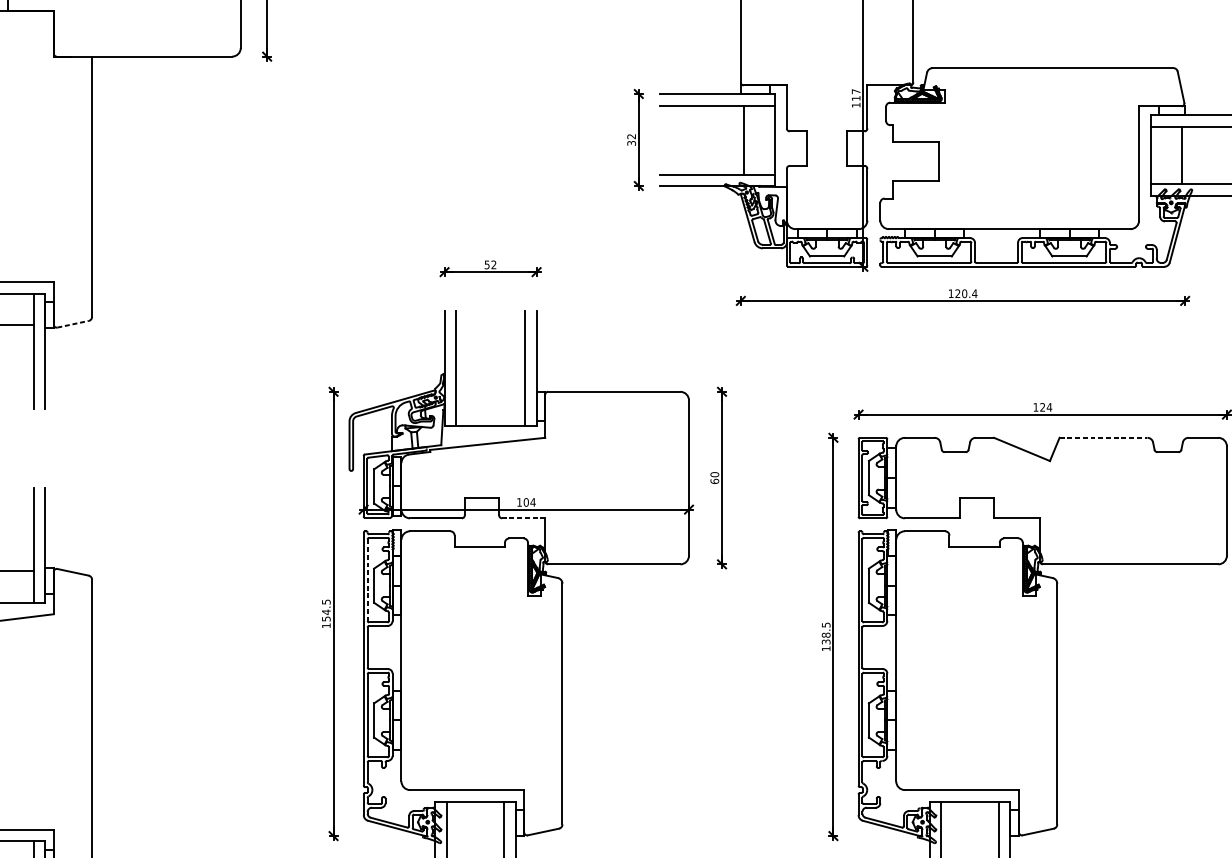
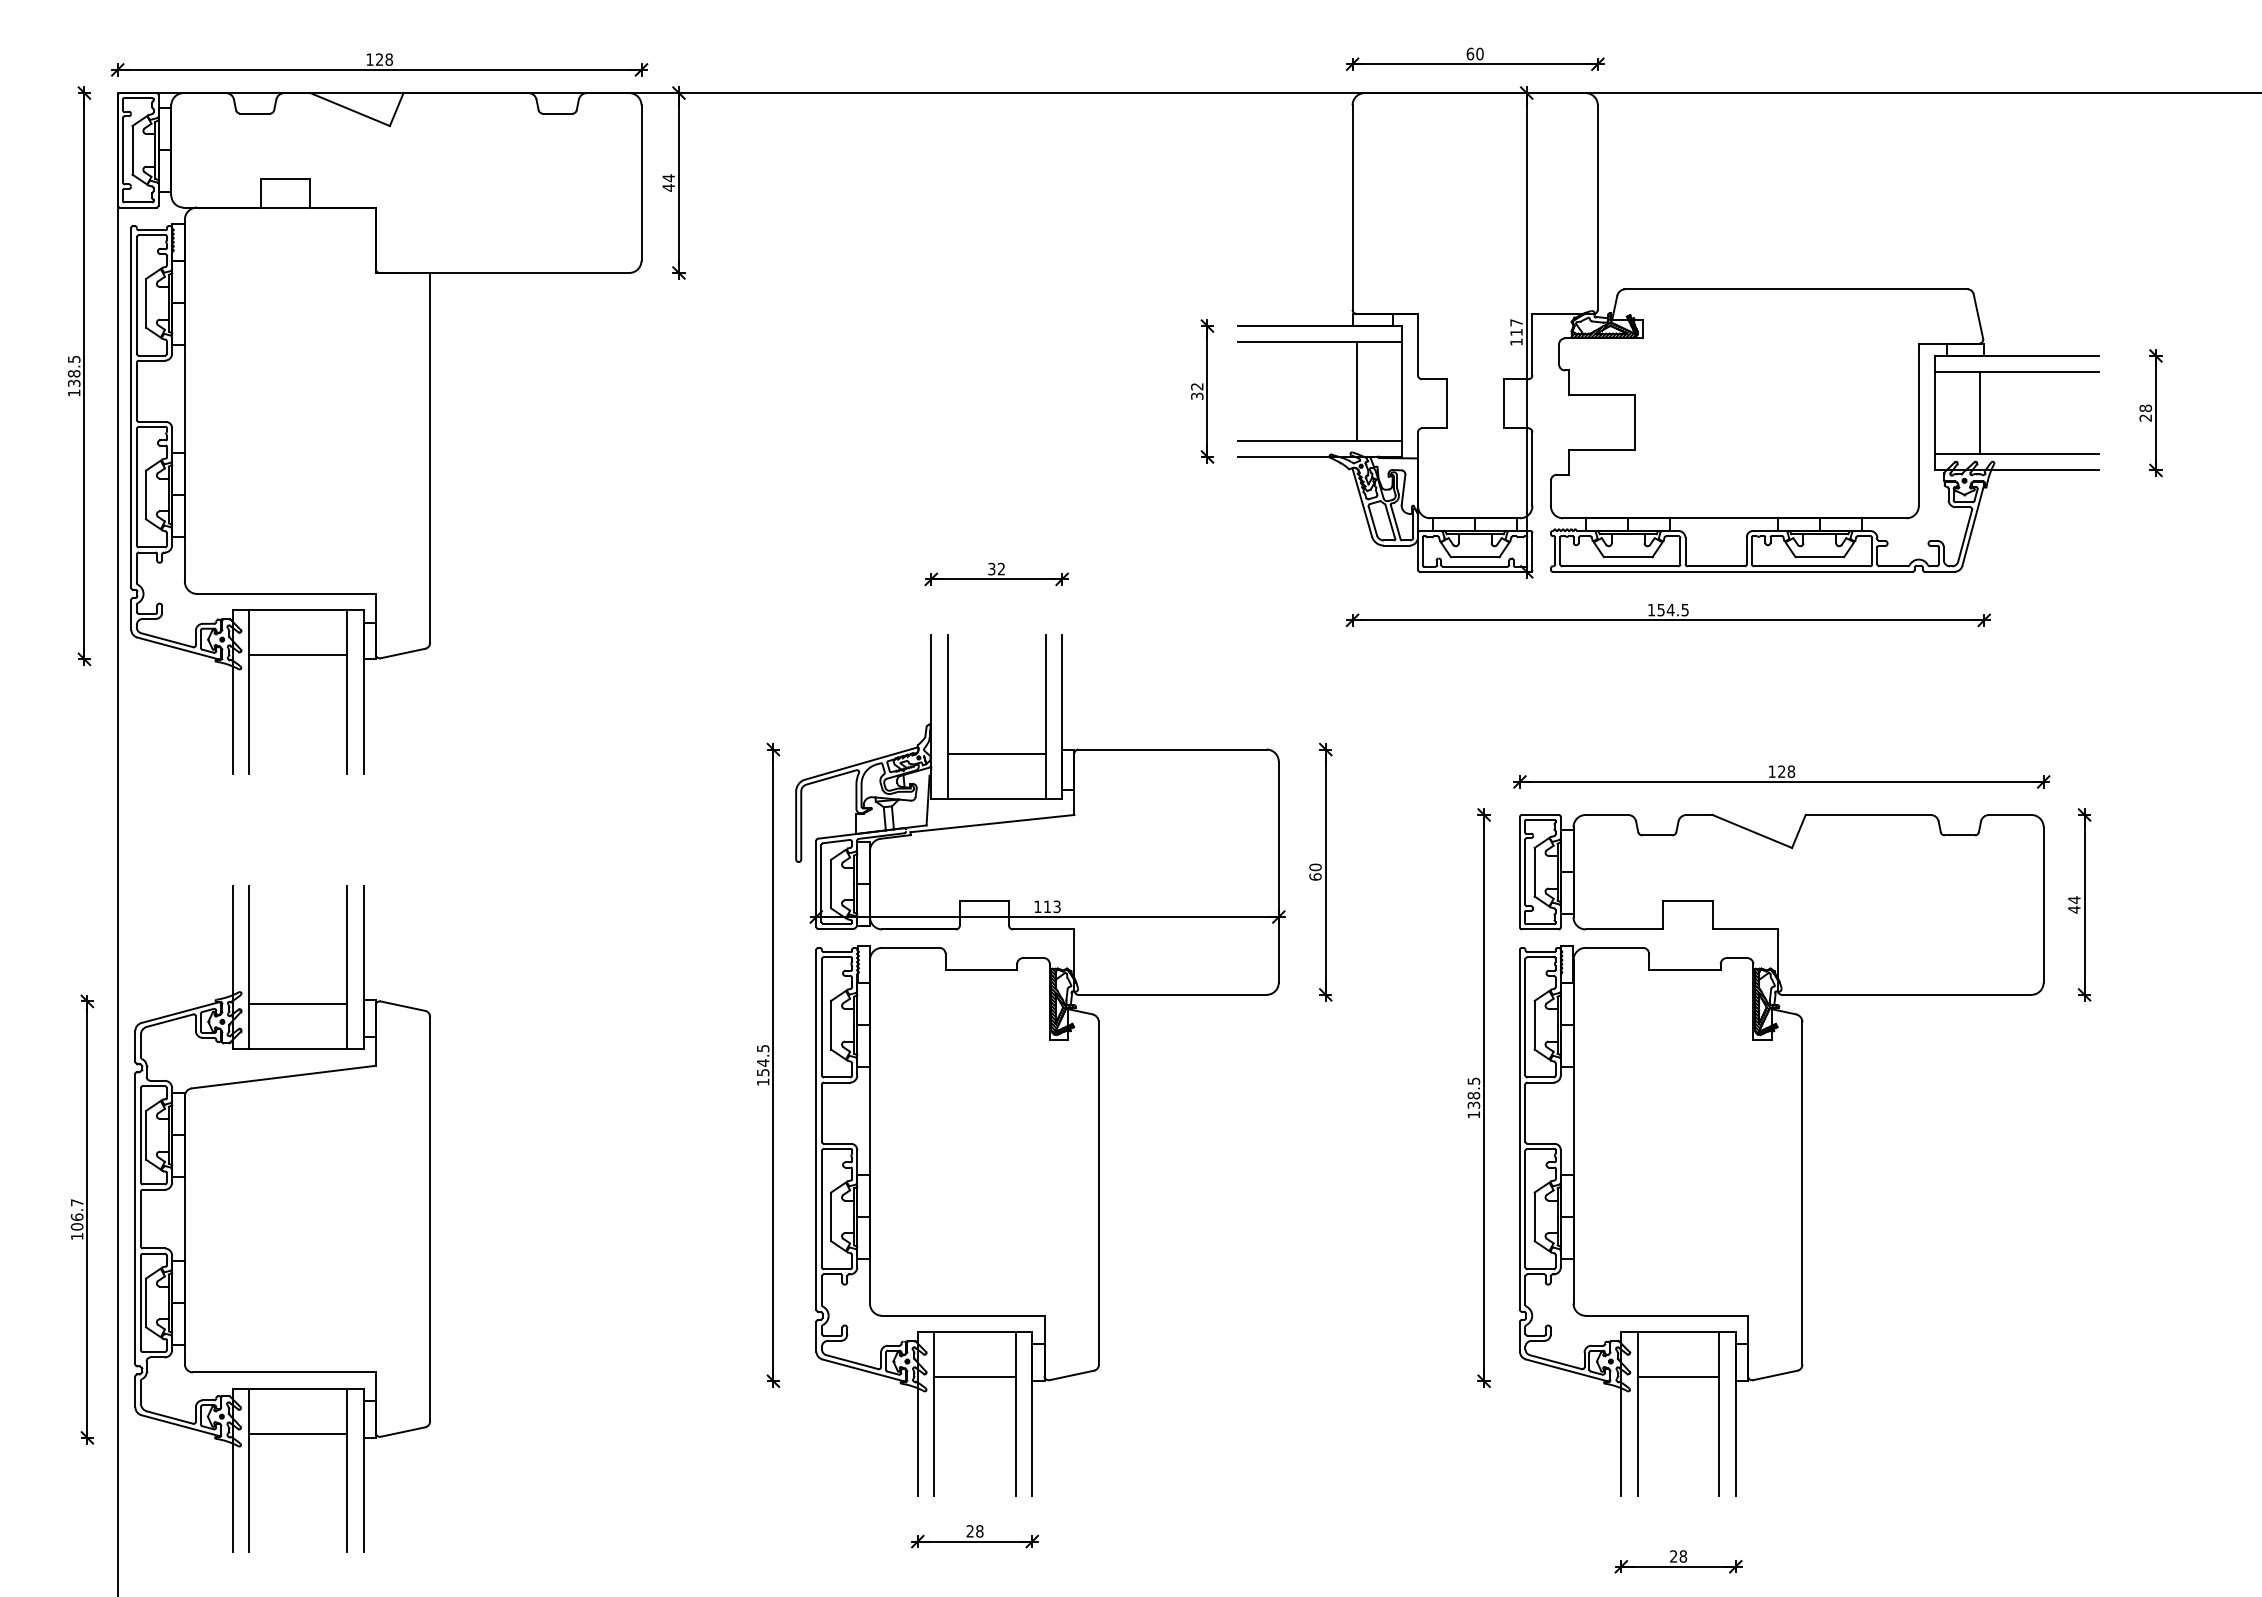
text: (486, 264) -> (991, 568), 52 -> 32
text: (966, 293) -> (1673, 609), 120.4 -> 154.5
line: (73, 324) -> (403, 653), dashed -> solid
line: (490, 394) -> (996, 753), added
text: (1049, 407) -> (1791, 771), 124 -> 128
line: (1103, 437) -> (1868, 814), dashed -> solid
text: (529, 502) -> (1052, 906), 104 -> 113
line: (523, 518) -> (1043, 929), dashed -> solid
line: (367, 580) -> (821, 1017), dashed -> solid
line: (474, 833) -> (974, 1377), added
line: (970, 833) -> (1678, 1377), added

